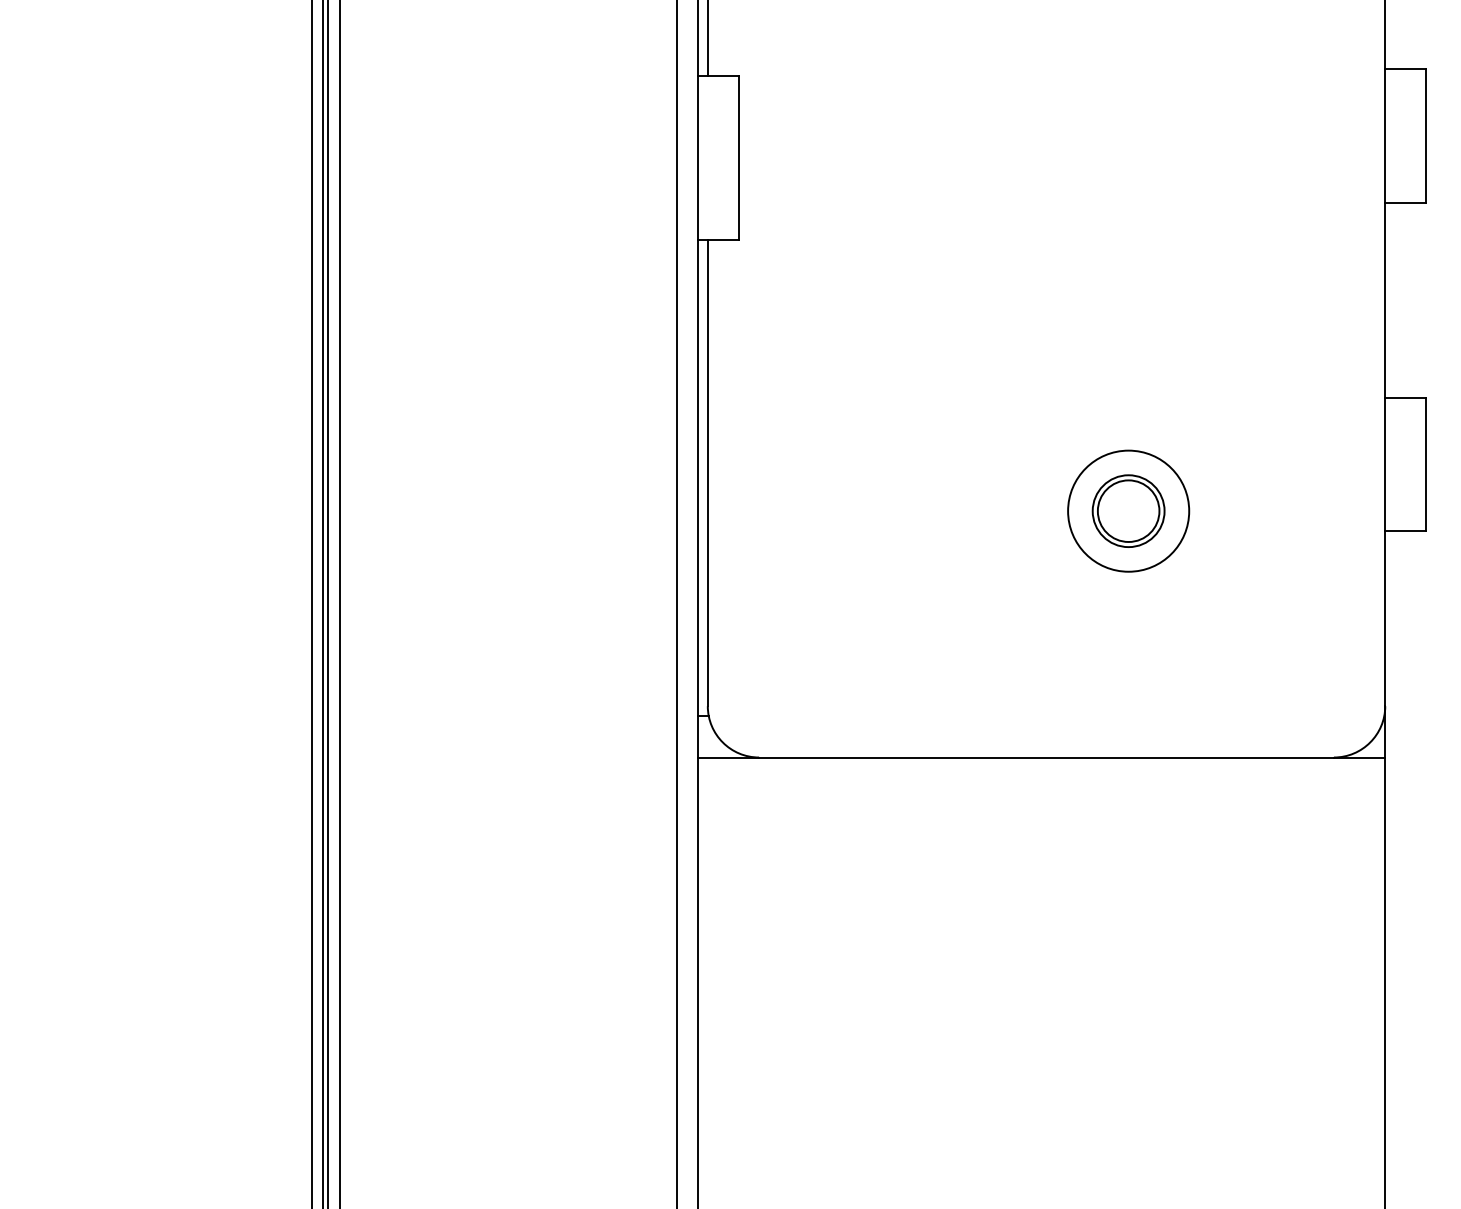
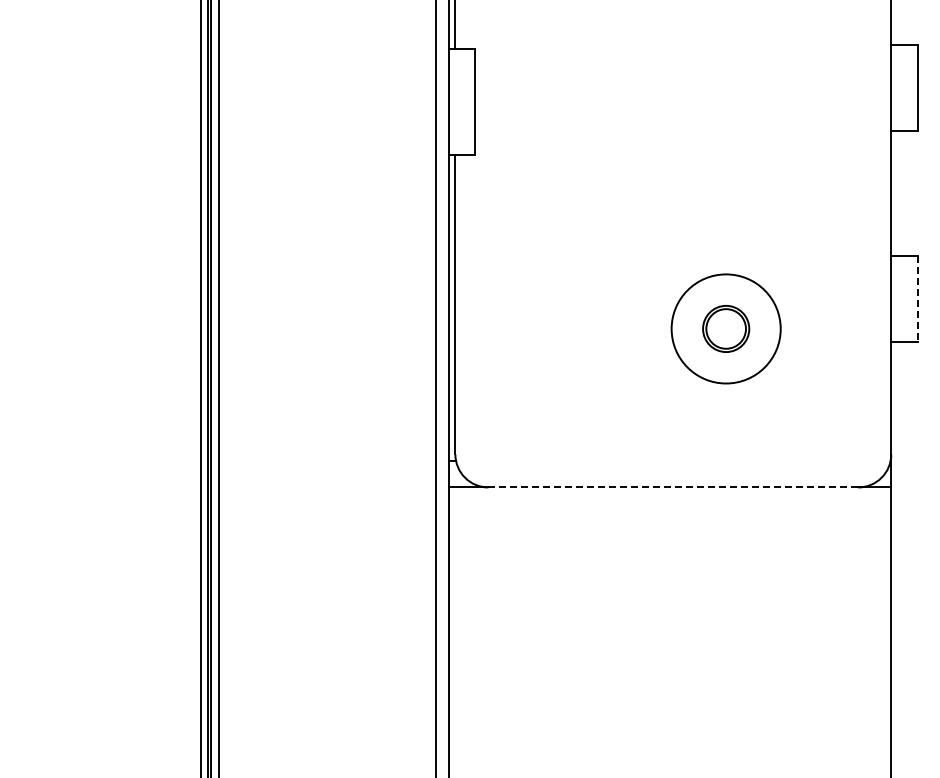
line: (1426, 463) -> (917, 298), solid -> dashed
circle: (1129, 510) -> (726, 328), size x1.4
line: (1046, 757) -> (673, 487), solid -> dashed

